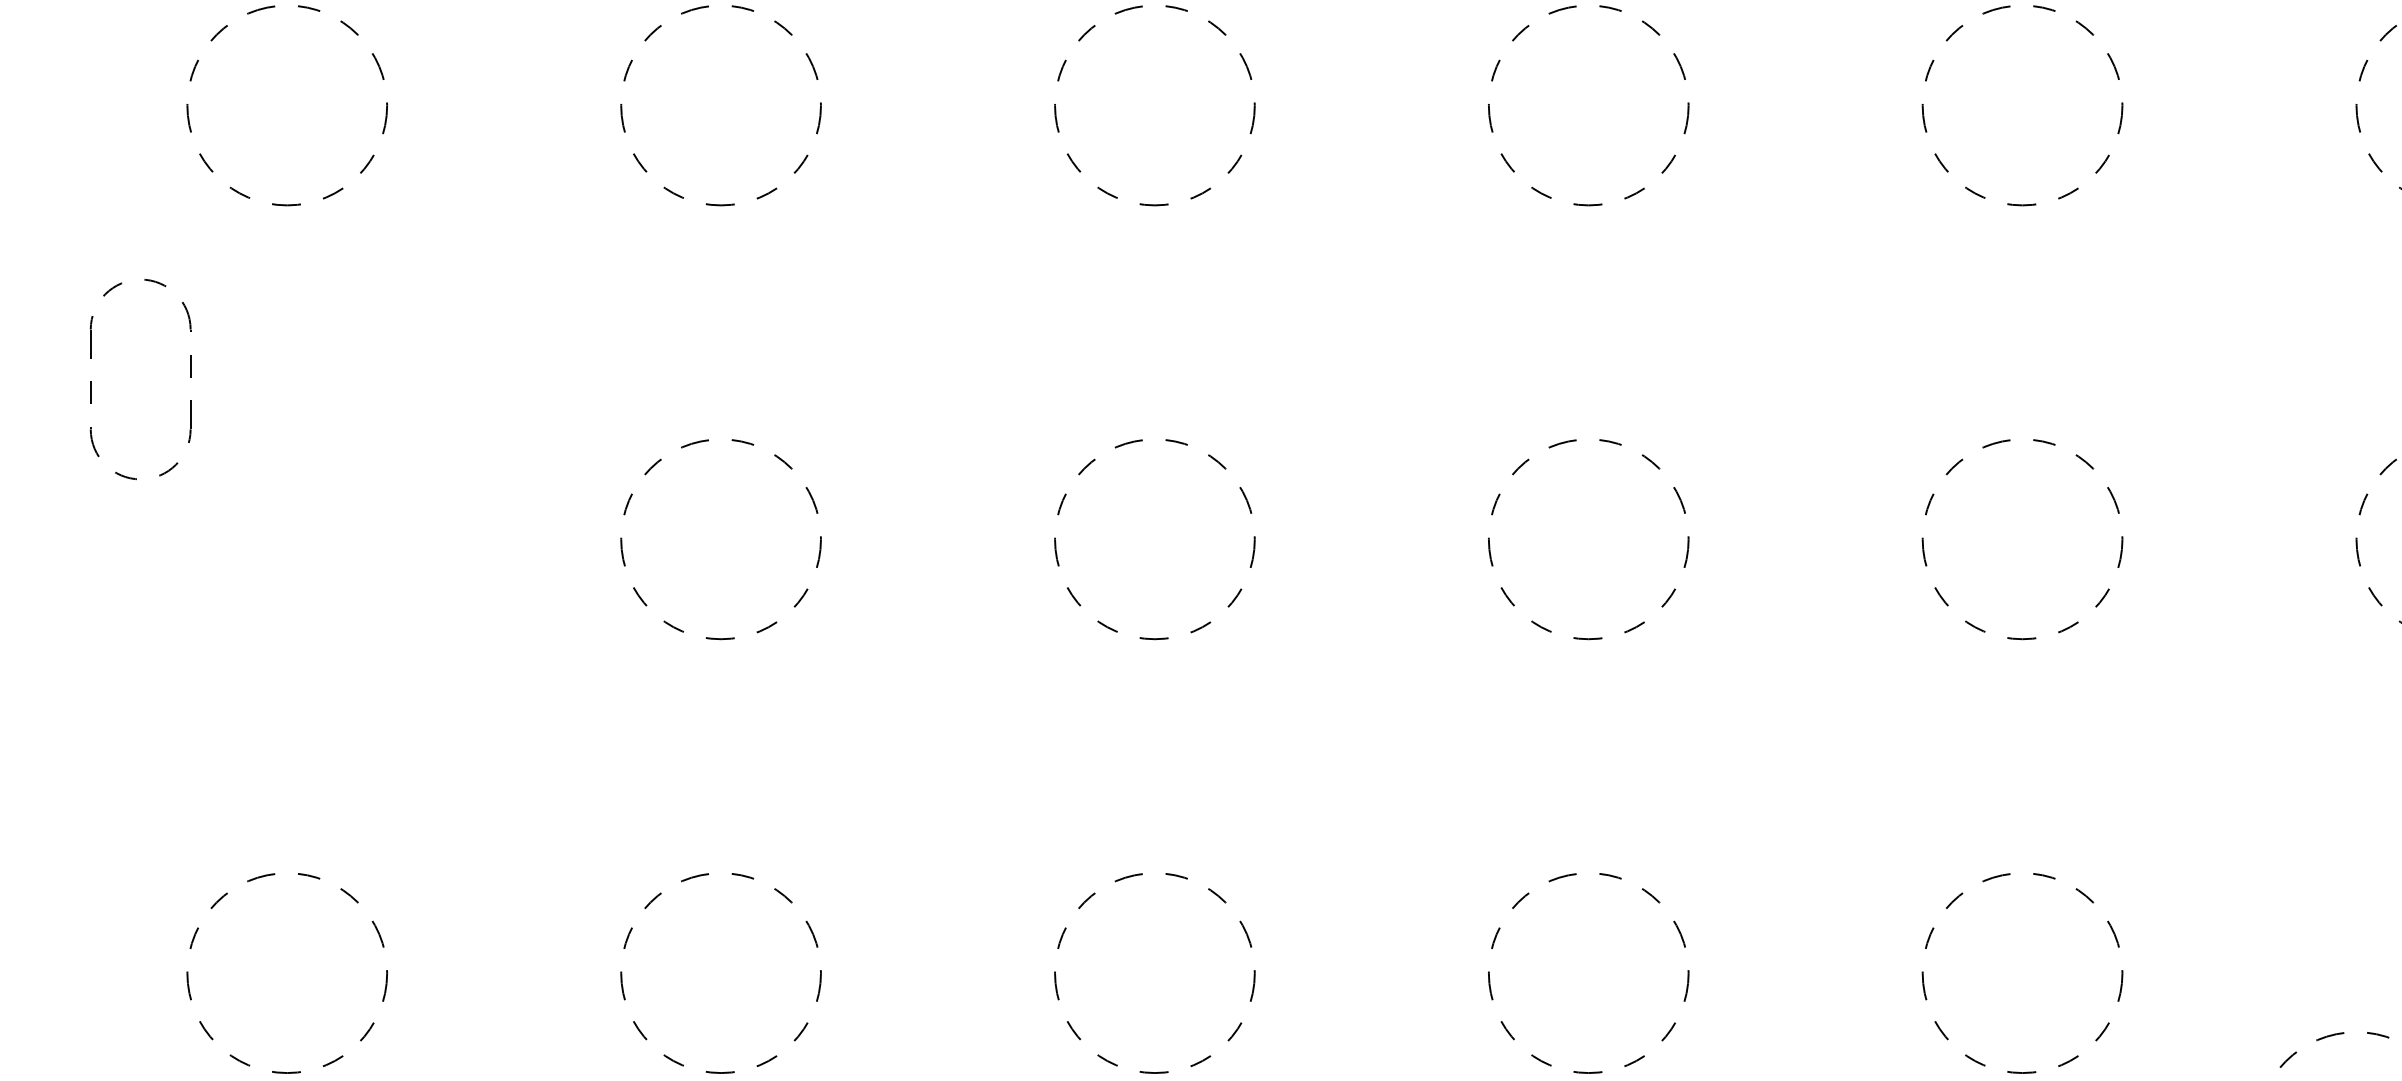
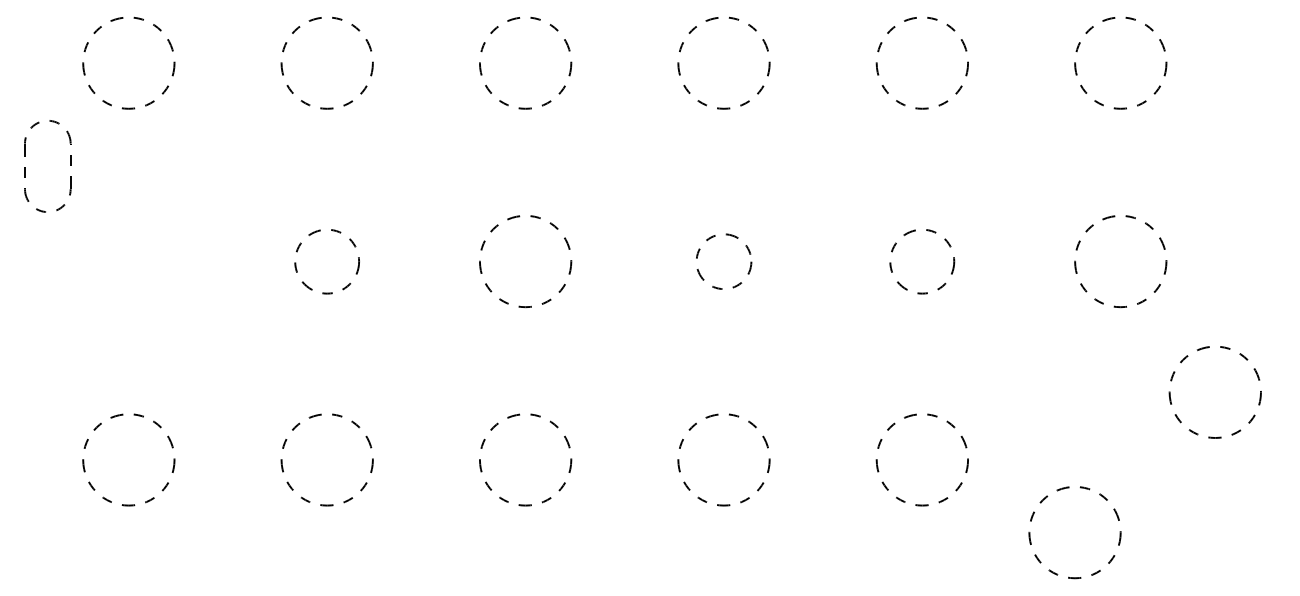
part: (91, 381) -> (25, 167), moved
circle: (719, 539) -> (326, 261), size x0.7
circle: (1587, 539) -> (723, 261), size x0.6
circle: (2020, 539) -> (921, 261), size x0.7

